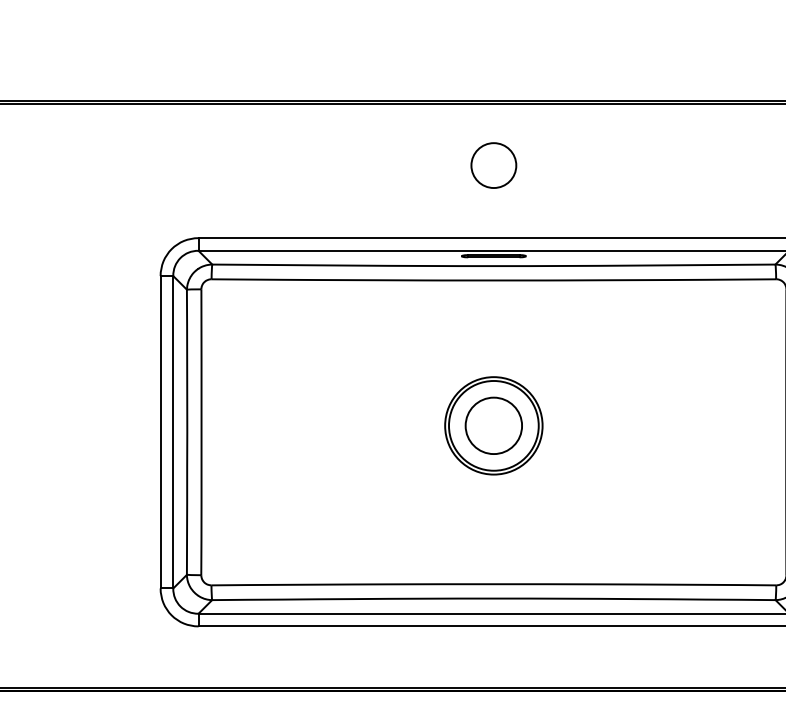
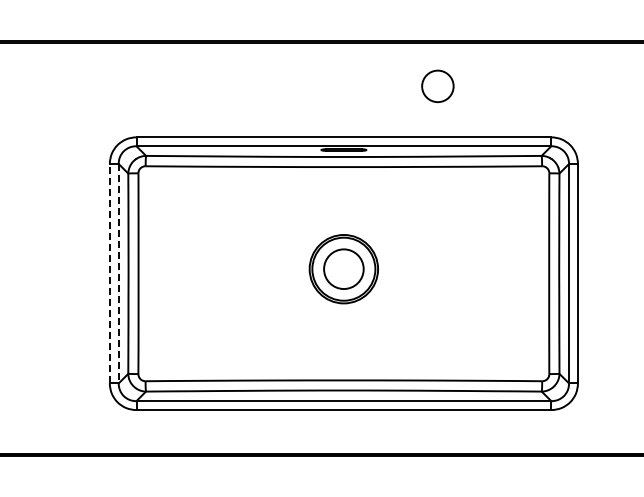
circle: (493, 164) -> (437, 85), moved
line: (160, 431) -> (109, 273), solid -> dashed
line: (172, 431) -> (118, 273), solid -> dashed

